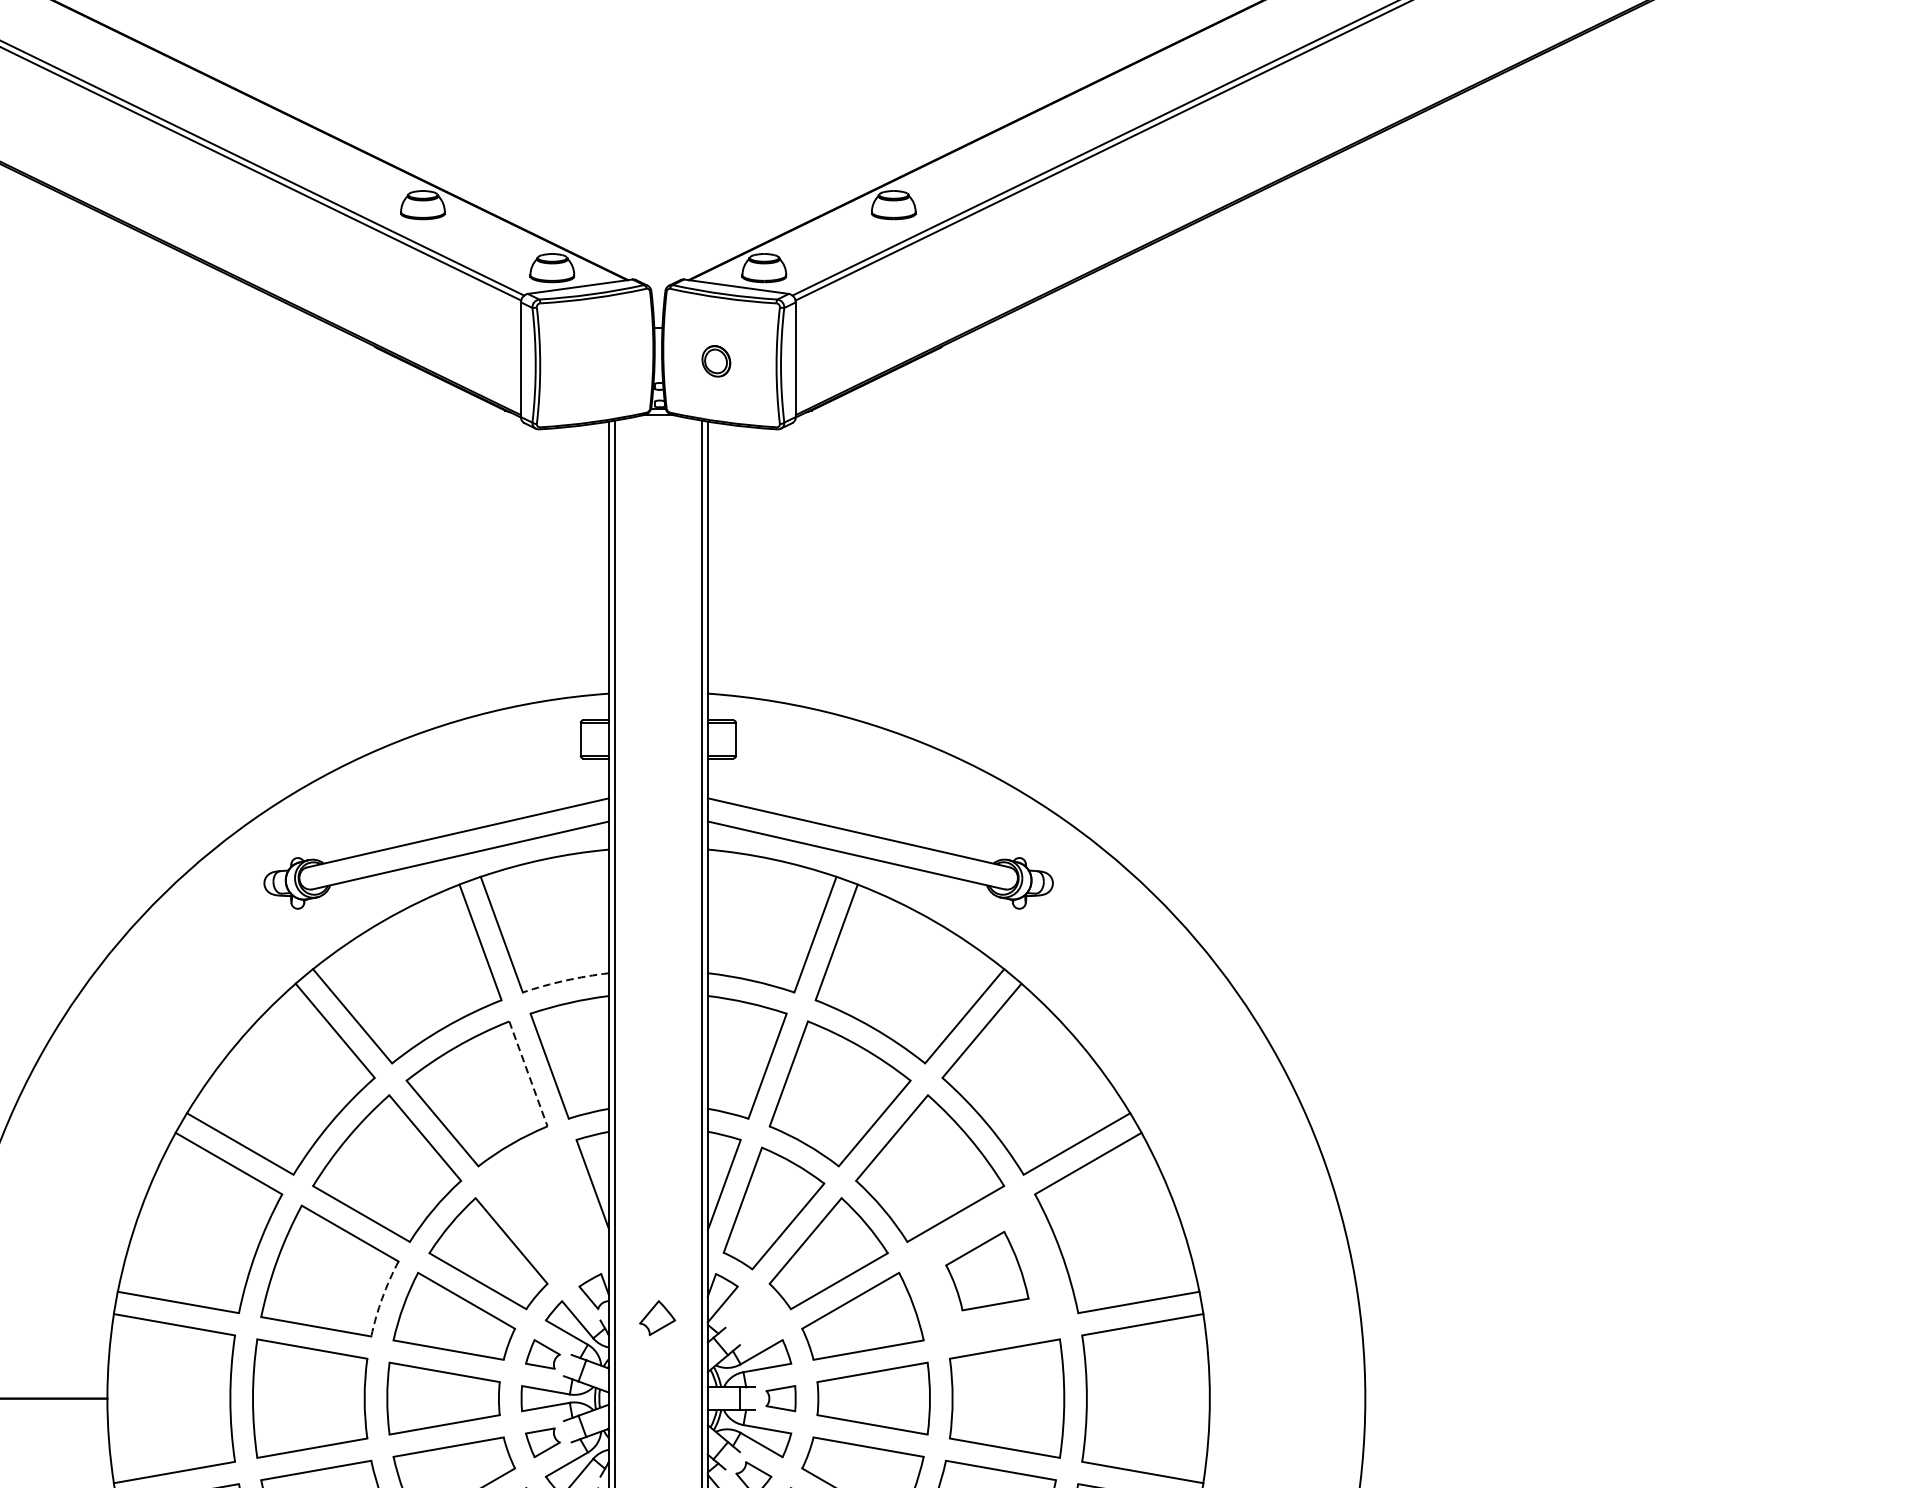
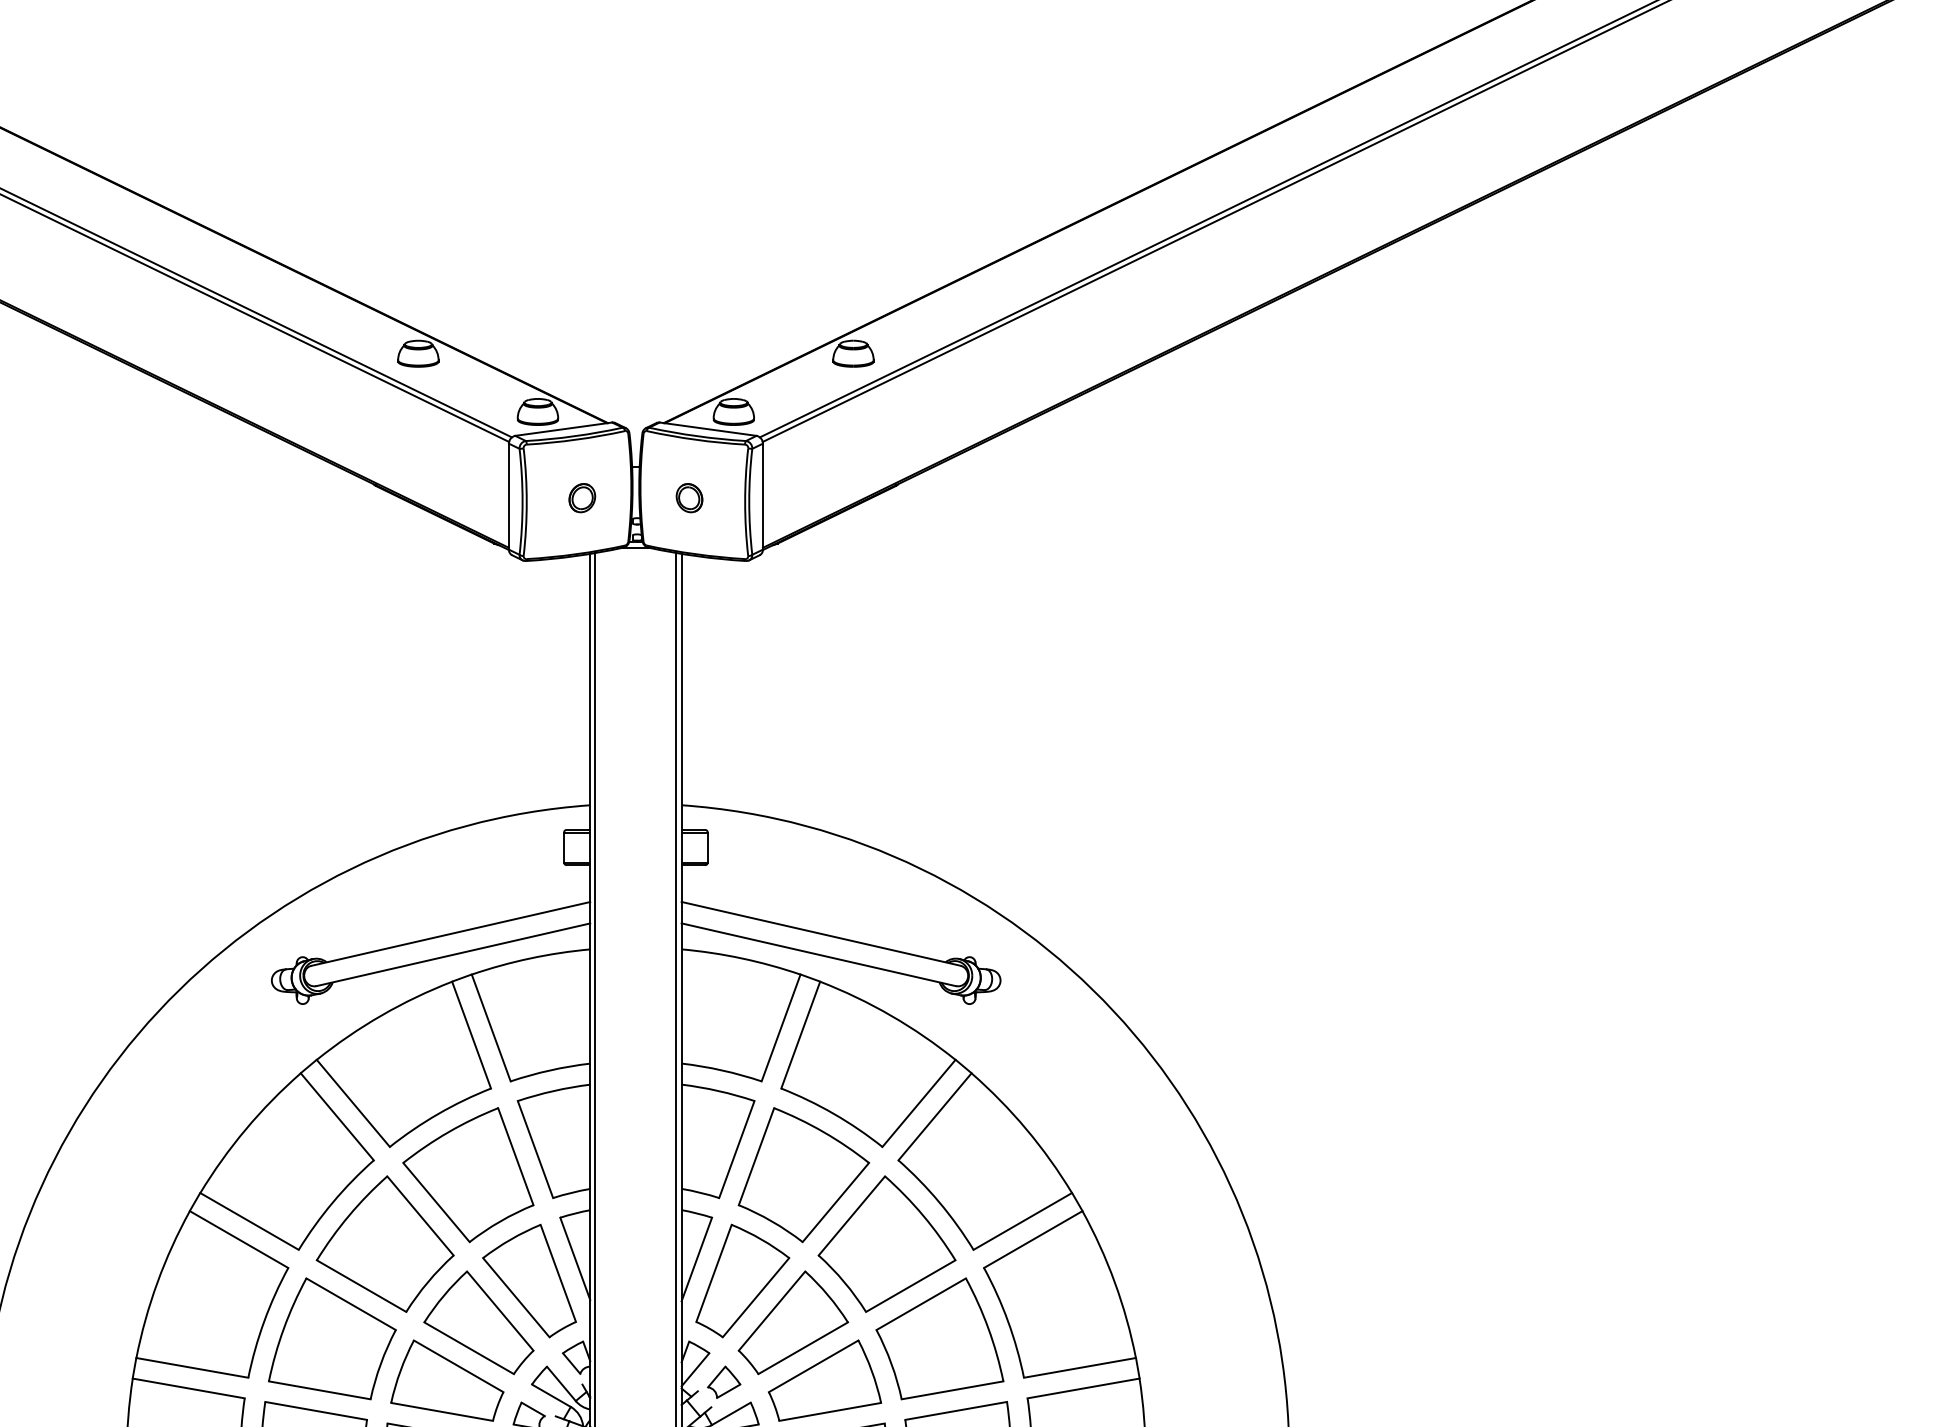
part: (600, 361) -> (582, 498), added
arc: (564, 980) -> (549, 1070), dashed -> solid
line: (528, 1073) -> (515, 1156), dashed -> solid
part: (543, 1209) -> (529, 1281), added
part: (986, 1270) -> (939, 1338), size x1.67
arc: (381, 1297) -> (380, 1363), dashed -> solid
part: (657, 1317) -> (724, 1381), moved

